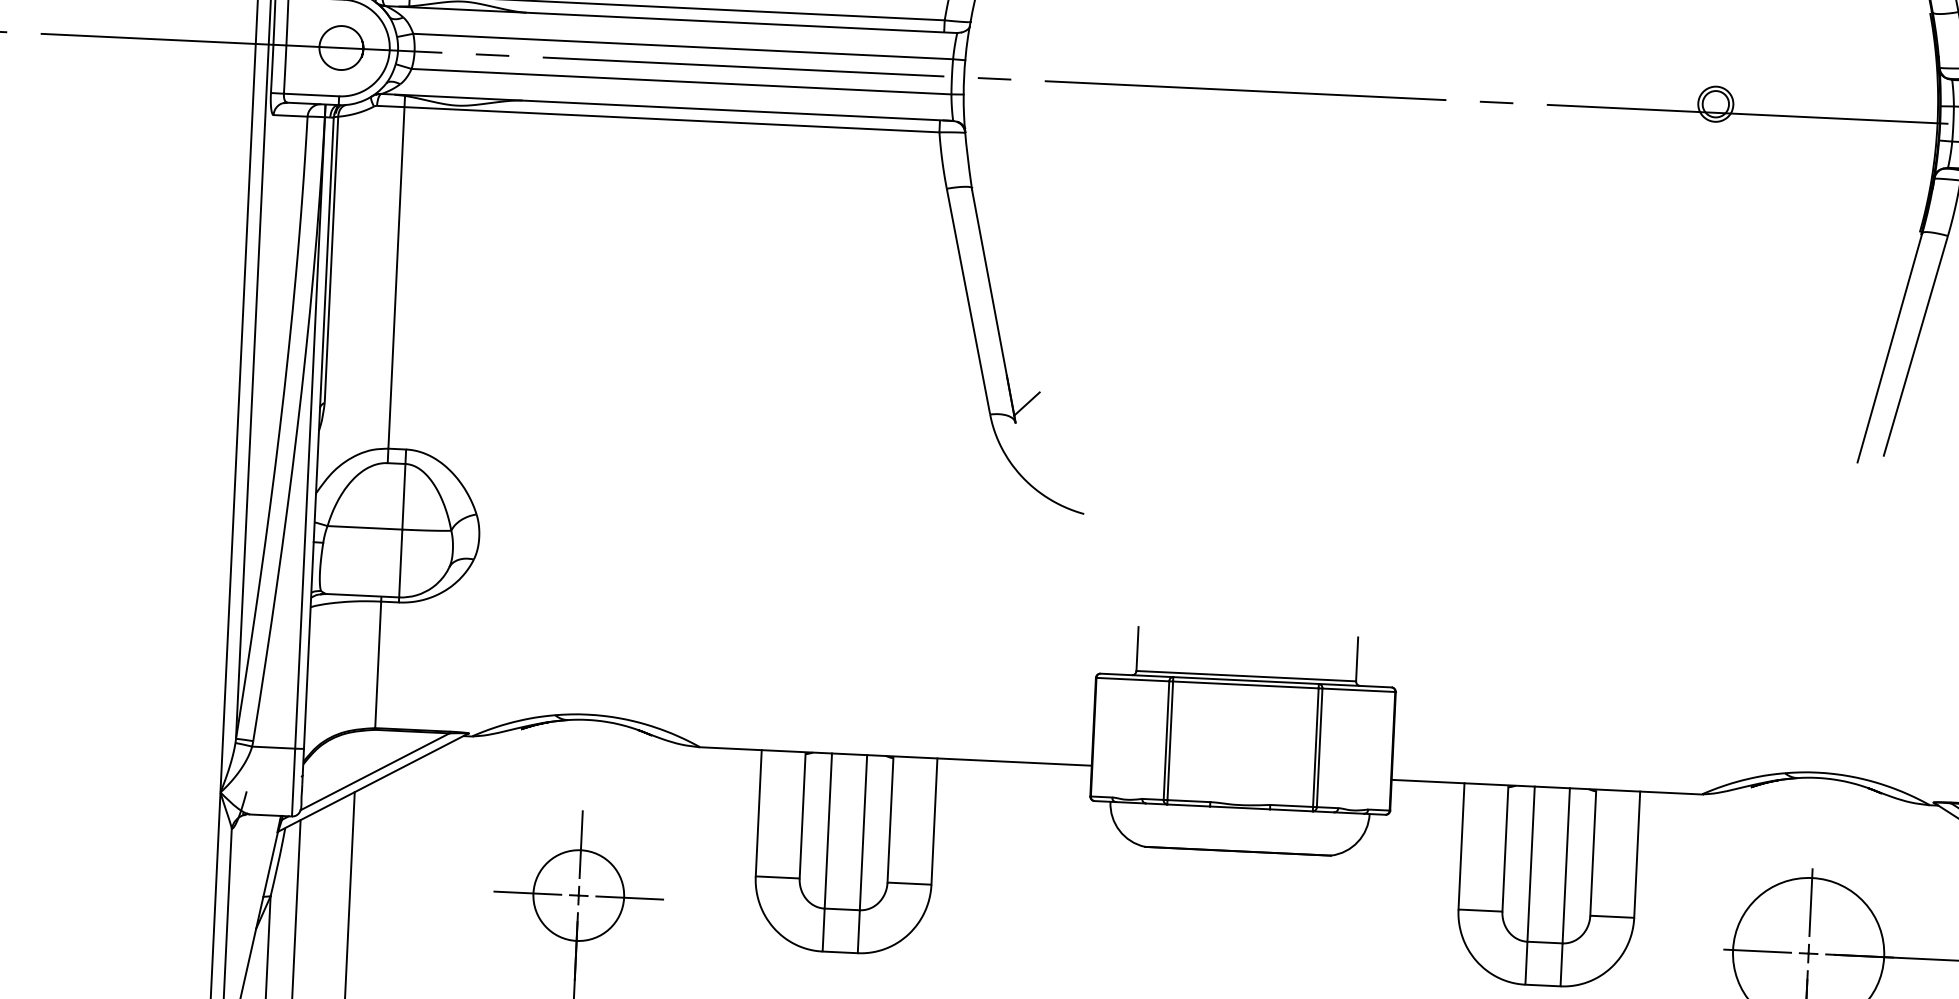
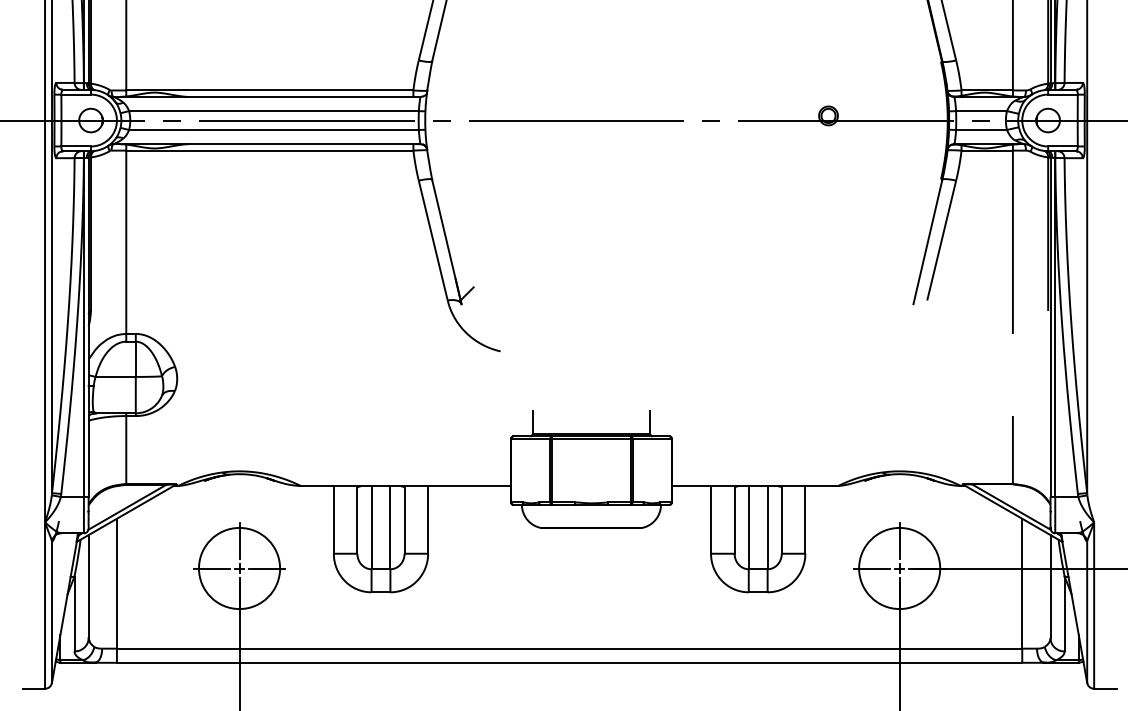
circle: (578, 895) -> (239, 568), size x1.67

